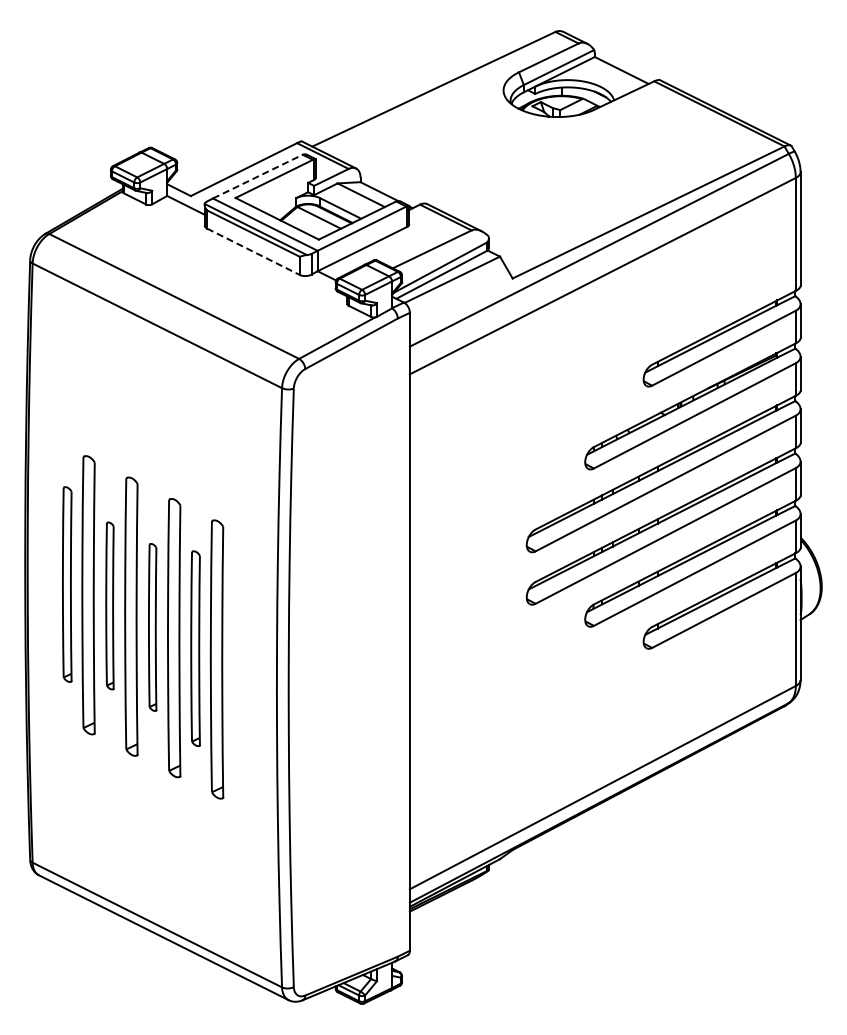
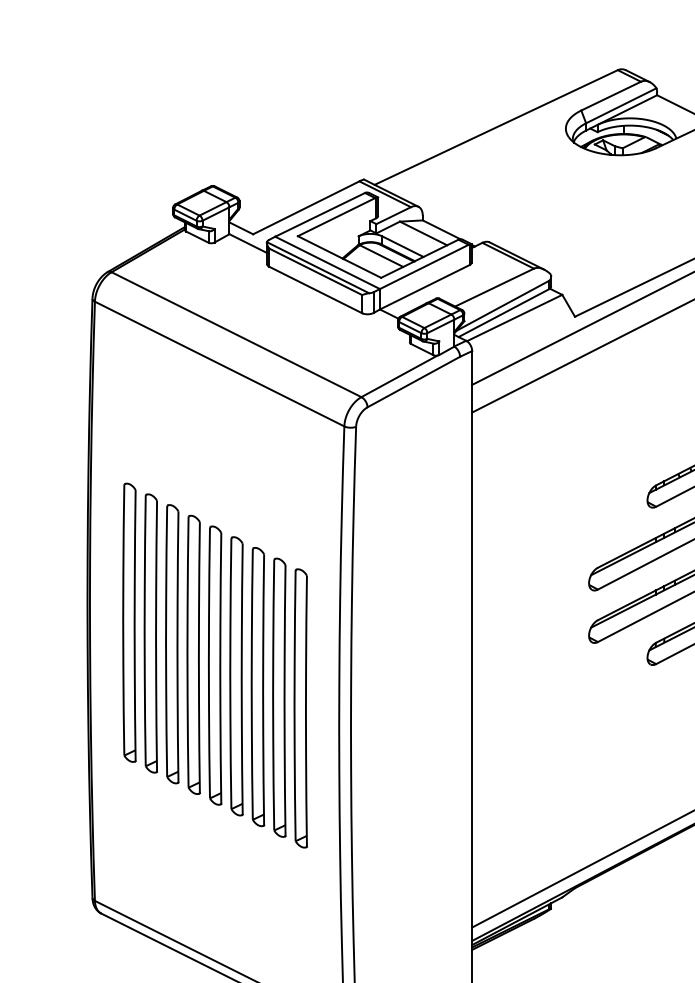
line: (257, 176) -> (319, 214), dashed -> solid
line: (253, 251) -> (315, 289), dashed -> solid
part: (67, 584) -> (129, 622), size x1.43
part: (109, 605) -> (171, 643), size x1.67
part: (152, 627) -> (214, 665), size x1.67
part: (195, 648) -> (257, 686), size x1.43
part: (238, 670) -> (300, 708), added

